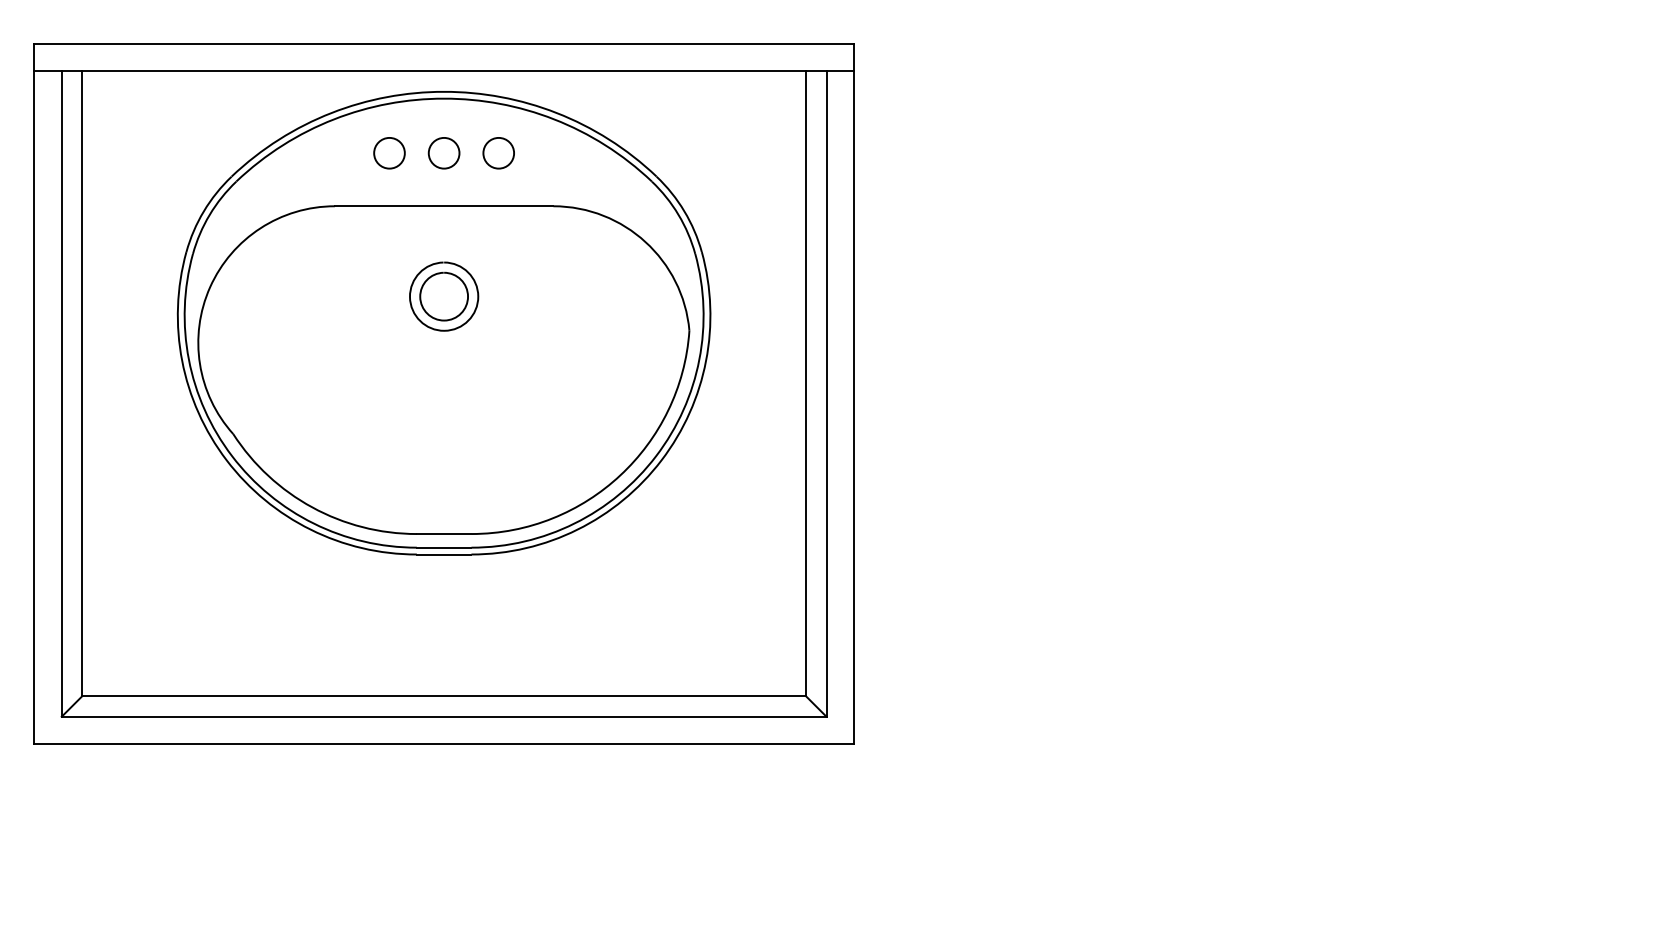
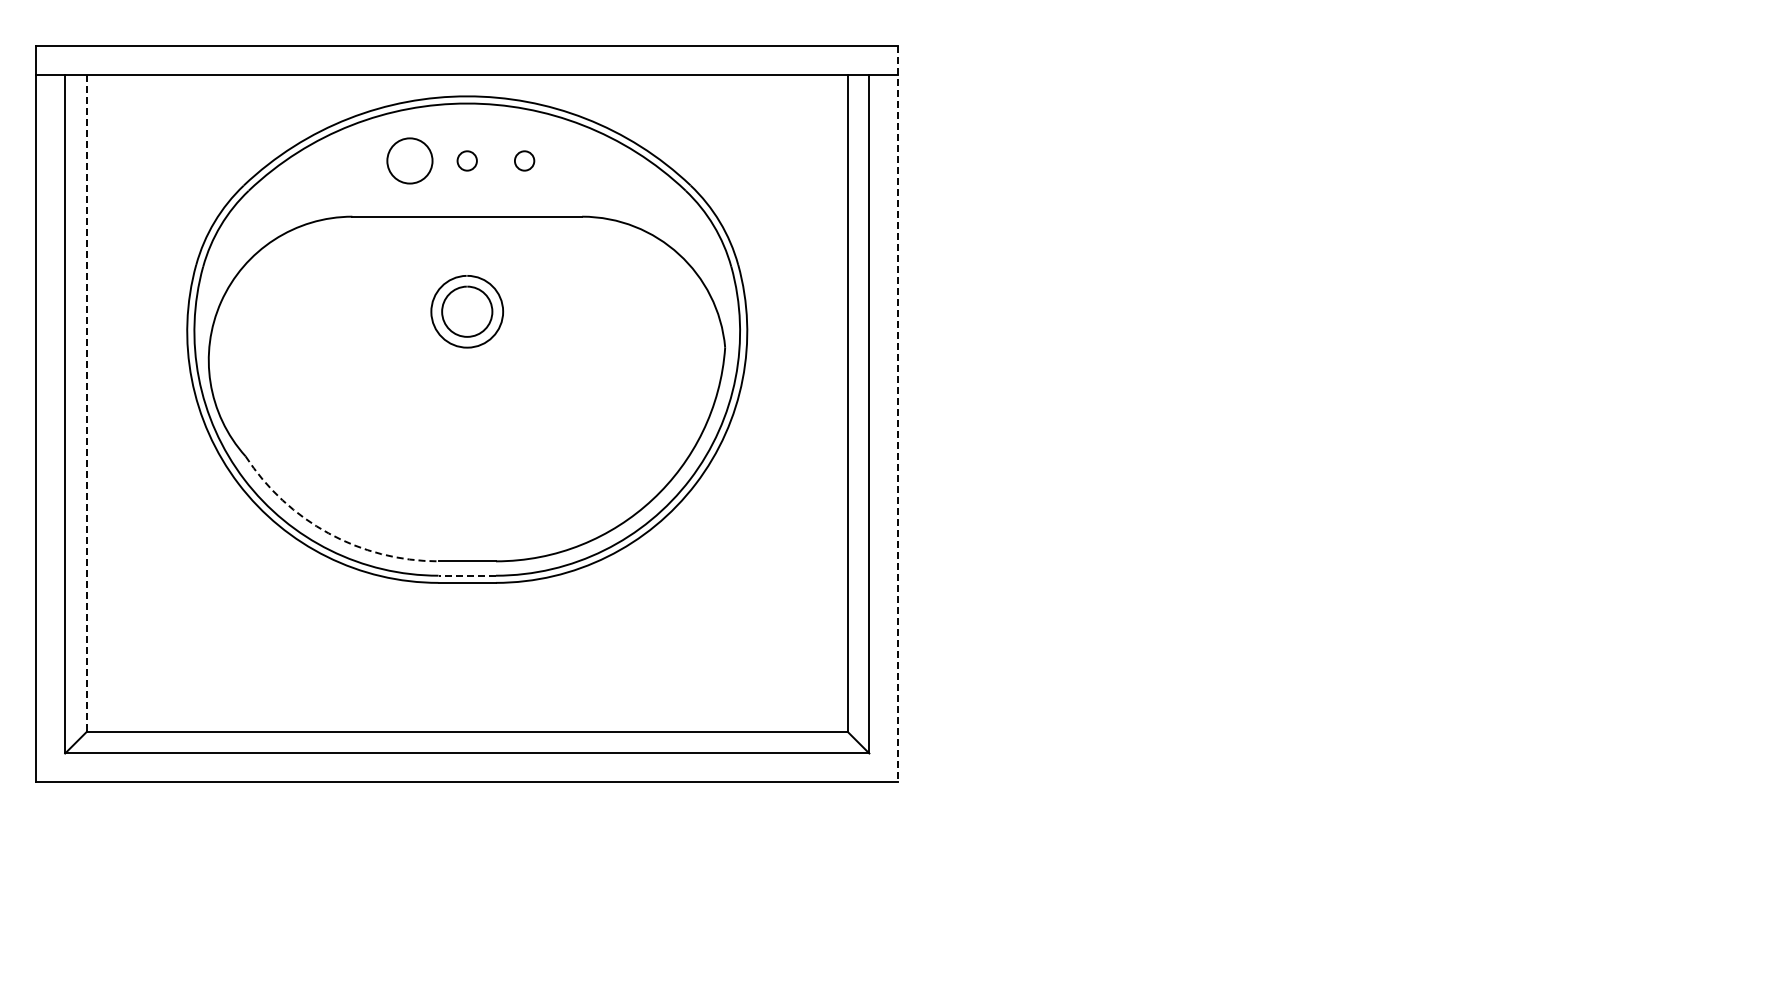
circle: (389, 152) -> (409, 160), size x1.4
circle: (444, 152) -> (467, 160), size x0.6
circle: (498, 152) -> (524, 160), size x0.6
line: (82, 383) -> (86, 403), solid -> dashed
line: (854, 394) -> (898, 414), solid -> dashed
arc: (312, 507) -> (328, 533), solid -> dashed
line: (444, 547) -> (467, 575), solid -> dashed

